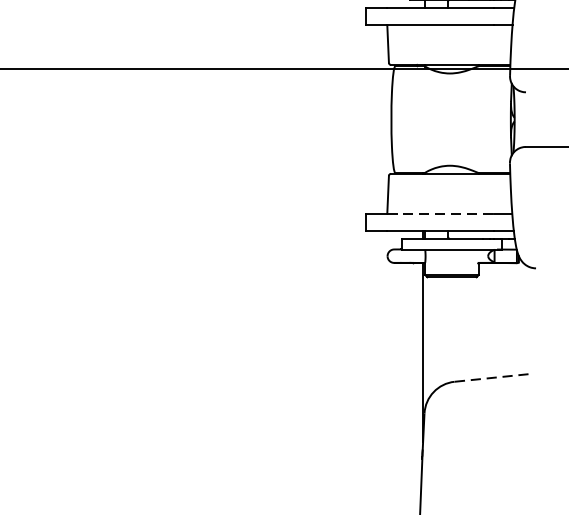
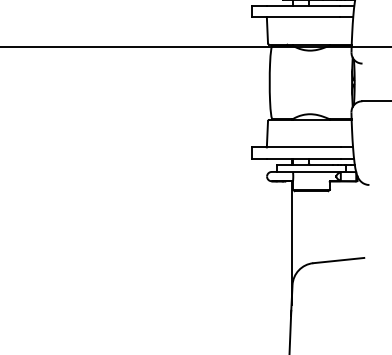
line: (440, 213) -> (303, 147), dashed -> solid
line: (491, 377) -> (338, 260), dashed -> solid

